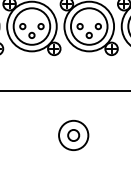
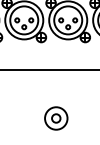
part: (73, 134) -> (56, 117), moved

